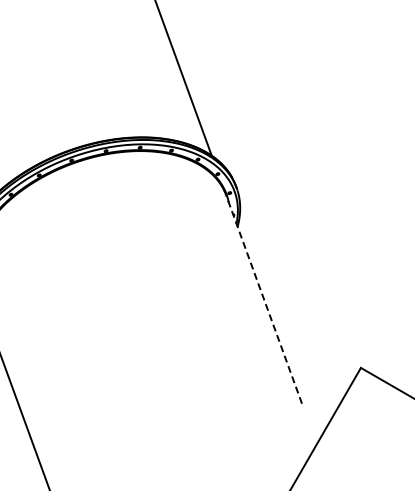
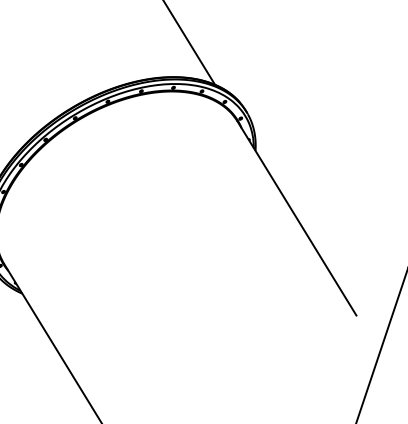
line: (263, 298) -> (296, 217), dashed -> solid

